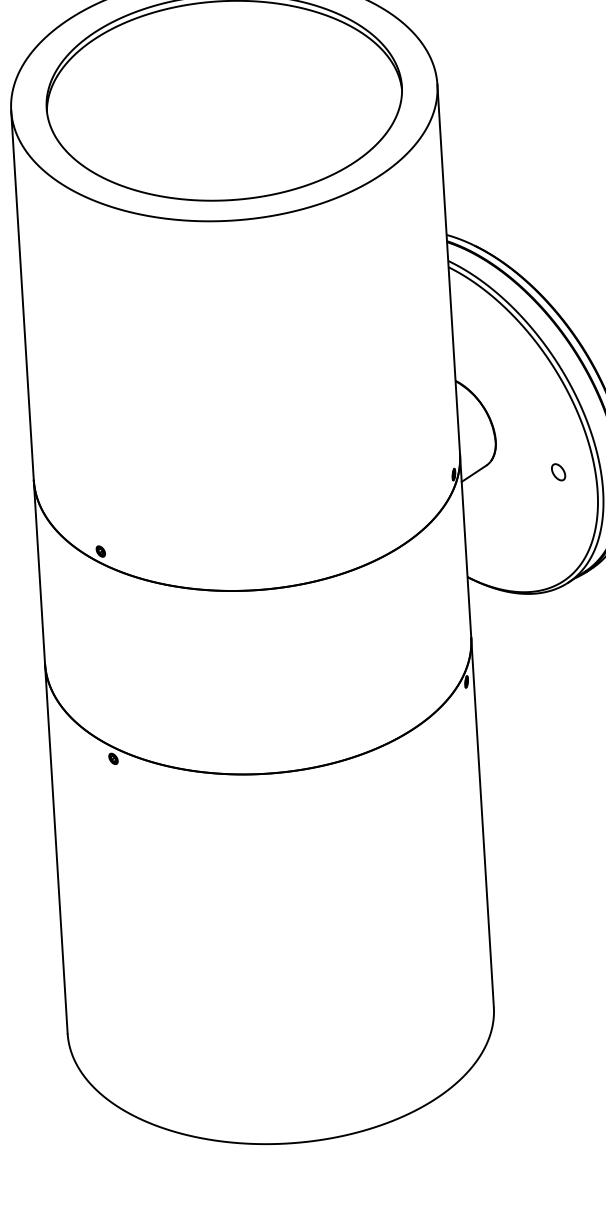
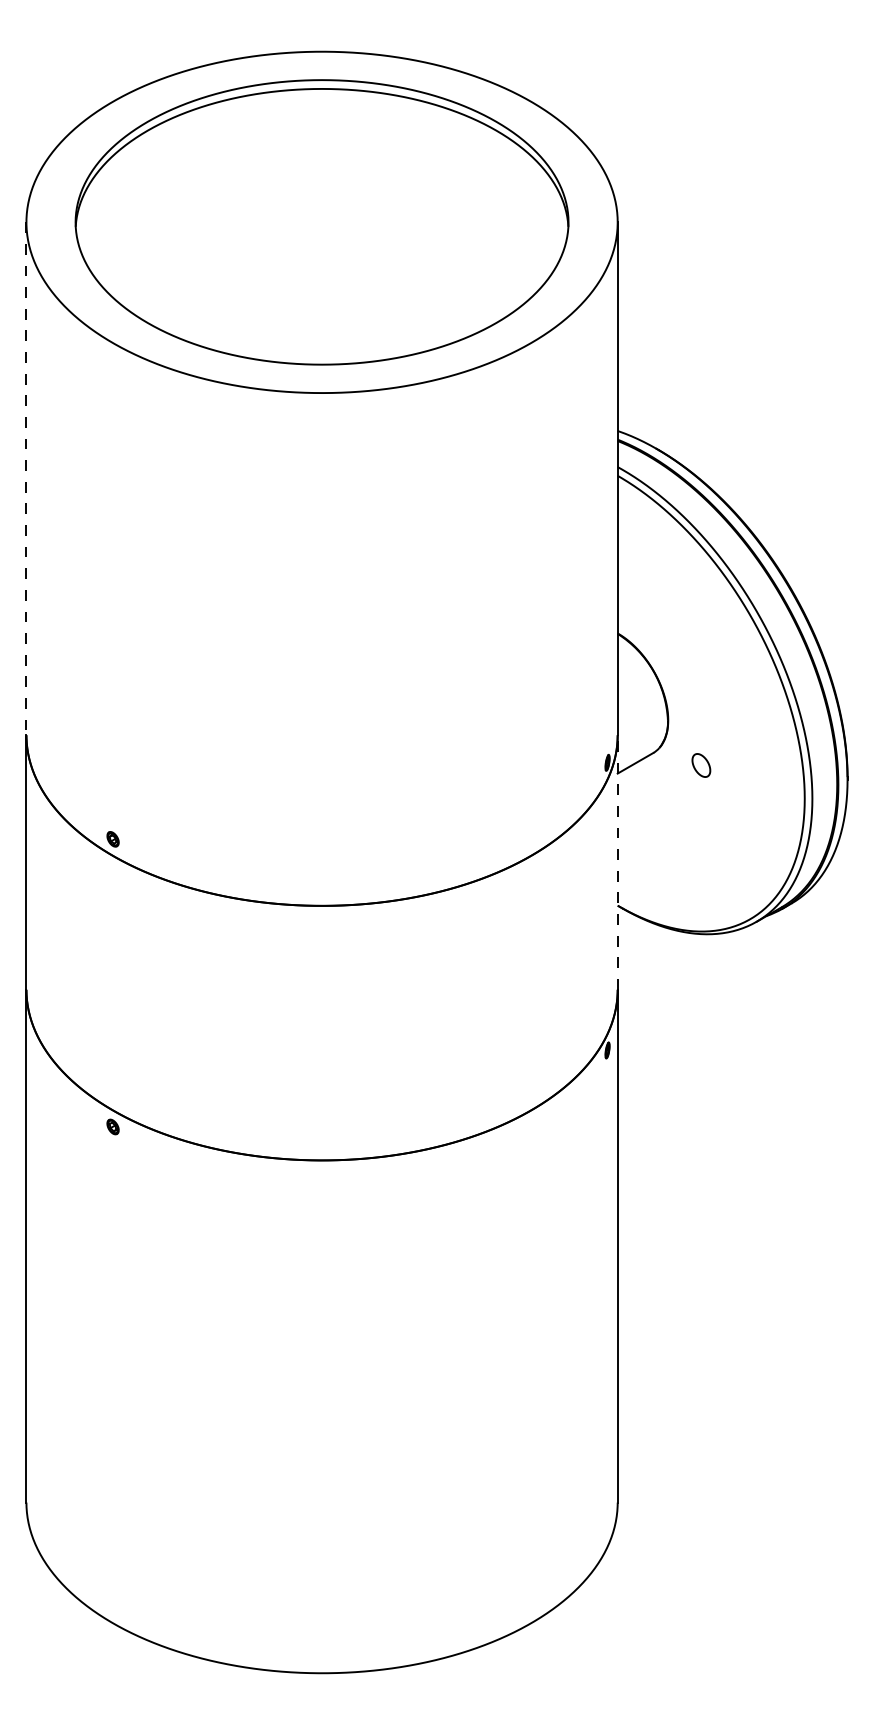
line: (22, 295) -> (26, 479), solid -> dashed
part: (558, 472) -> (701, 765), moved
line: (465, 546) -> (617, 862), solid -> dashed

